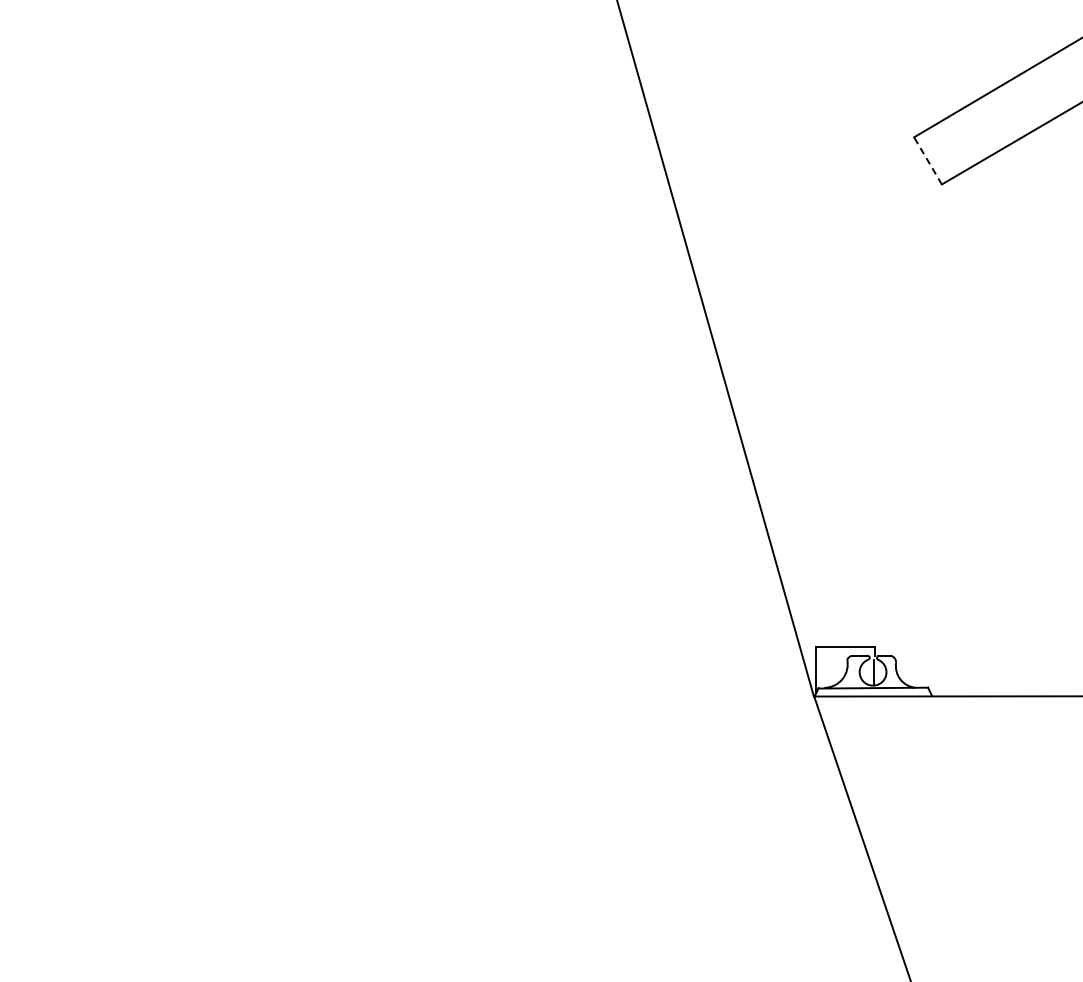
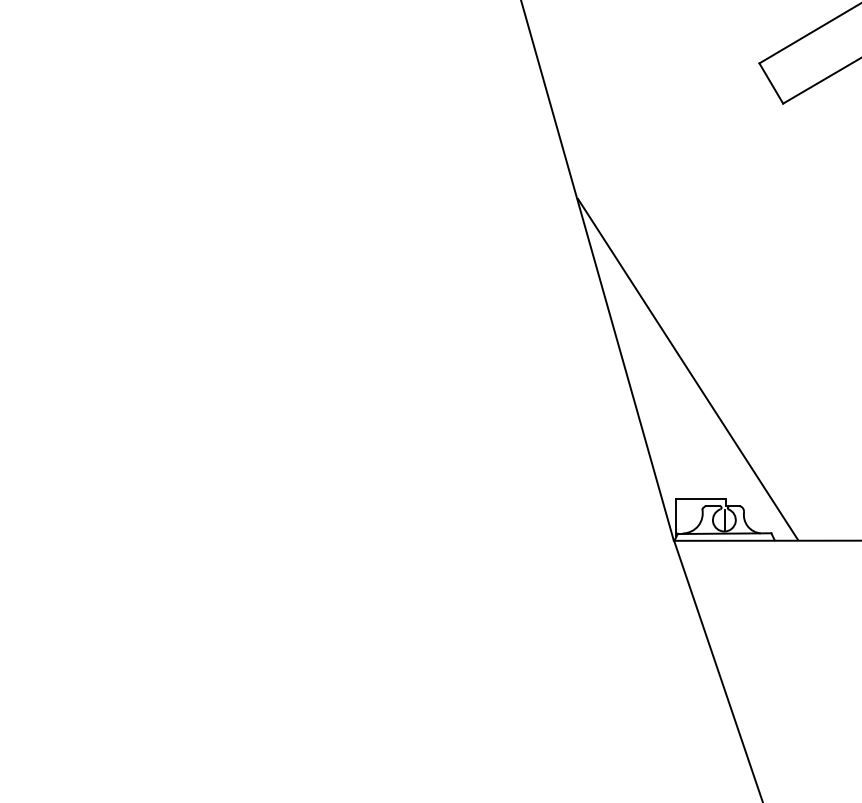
line: (927, 160) -> (770, 83), dashed -> solid
line: (830, 495) -> (688, 369), added

